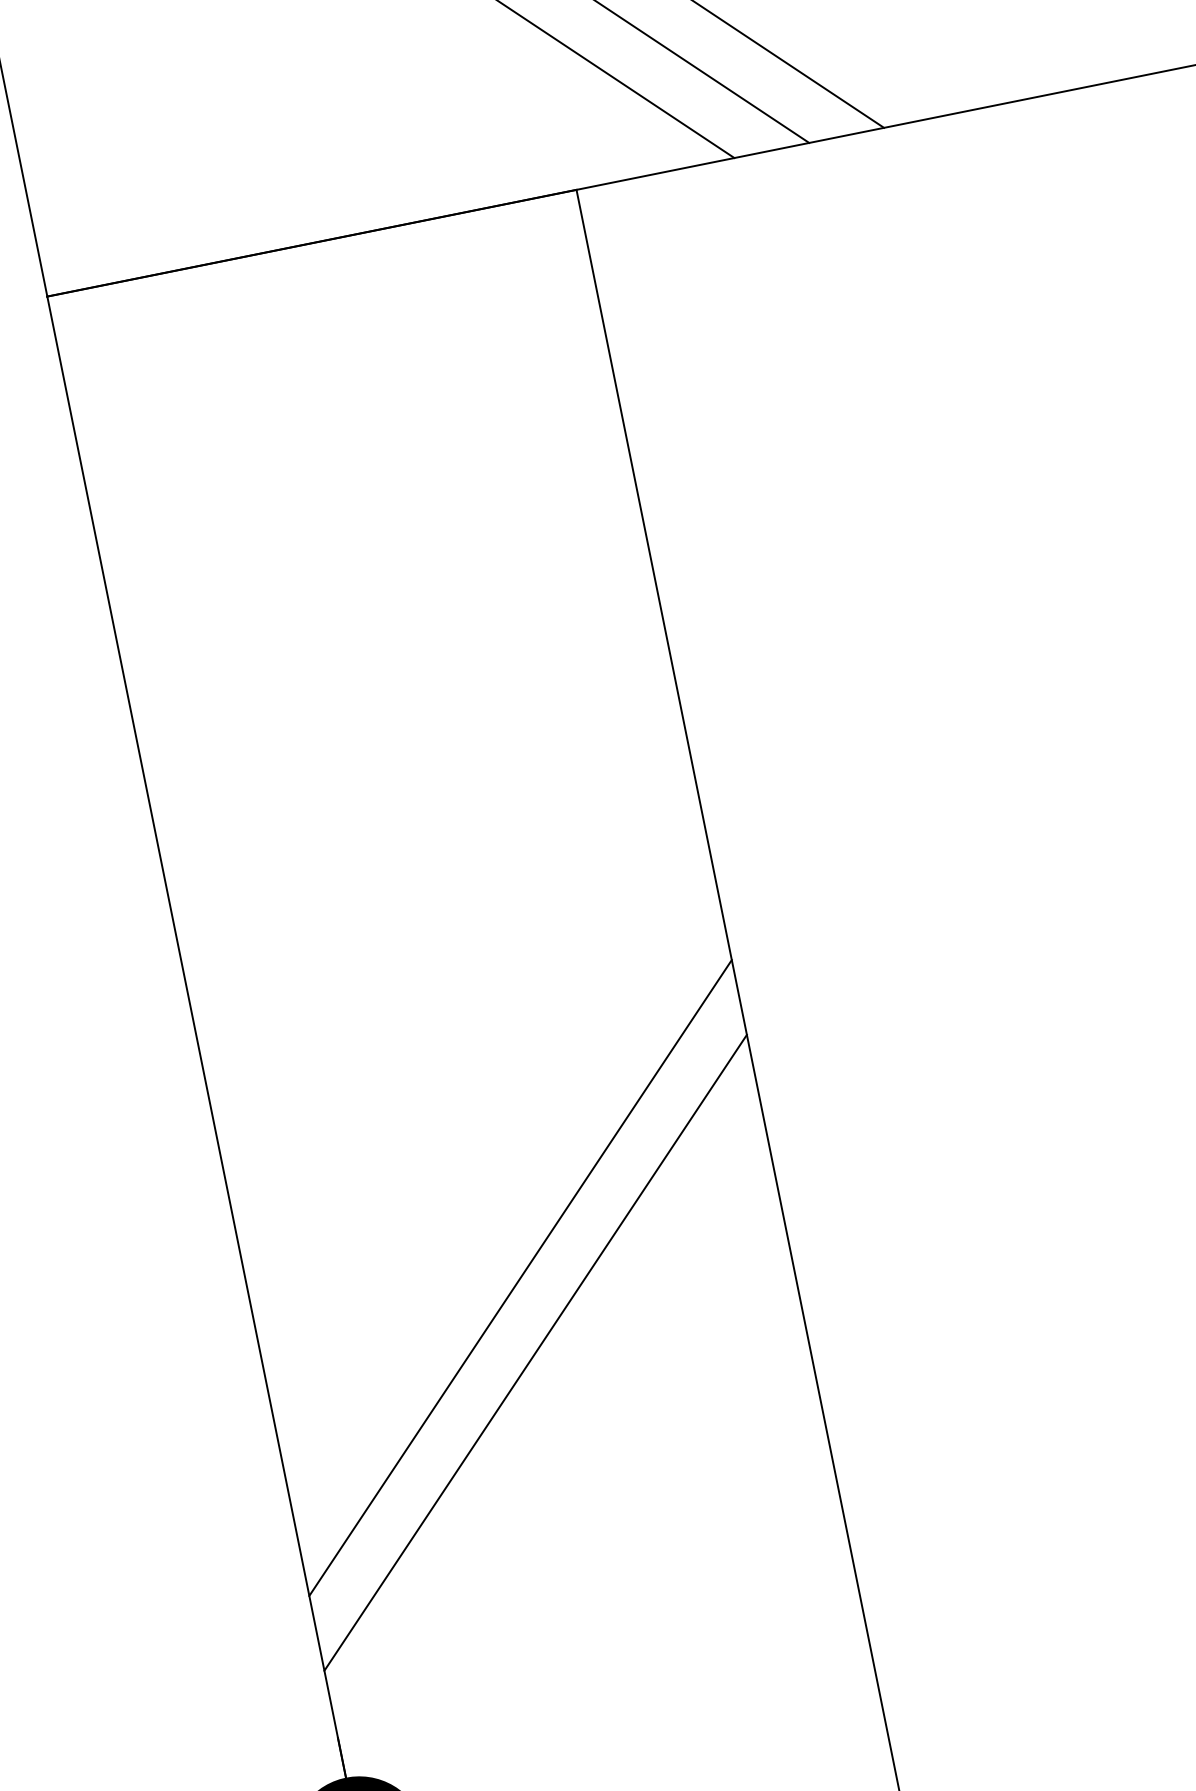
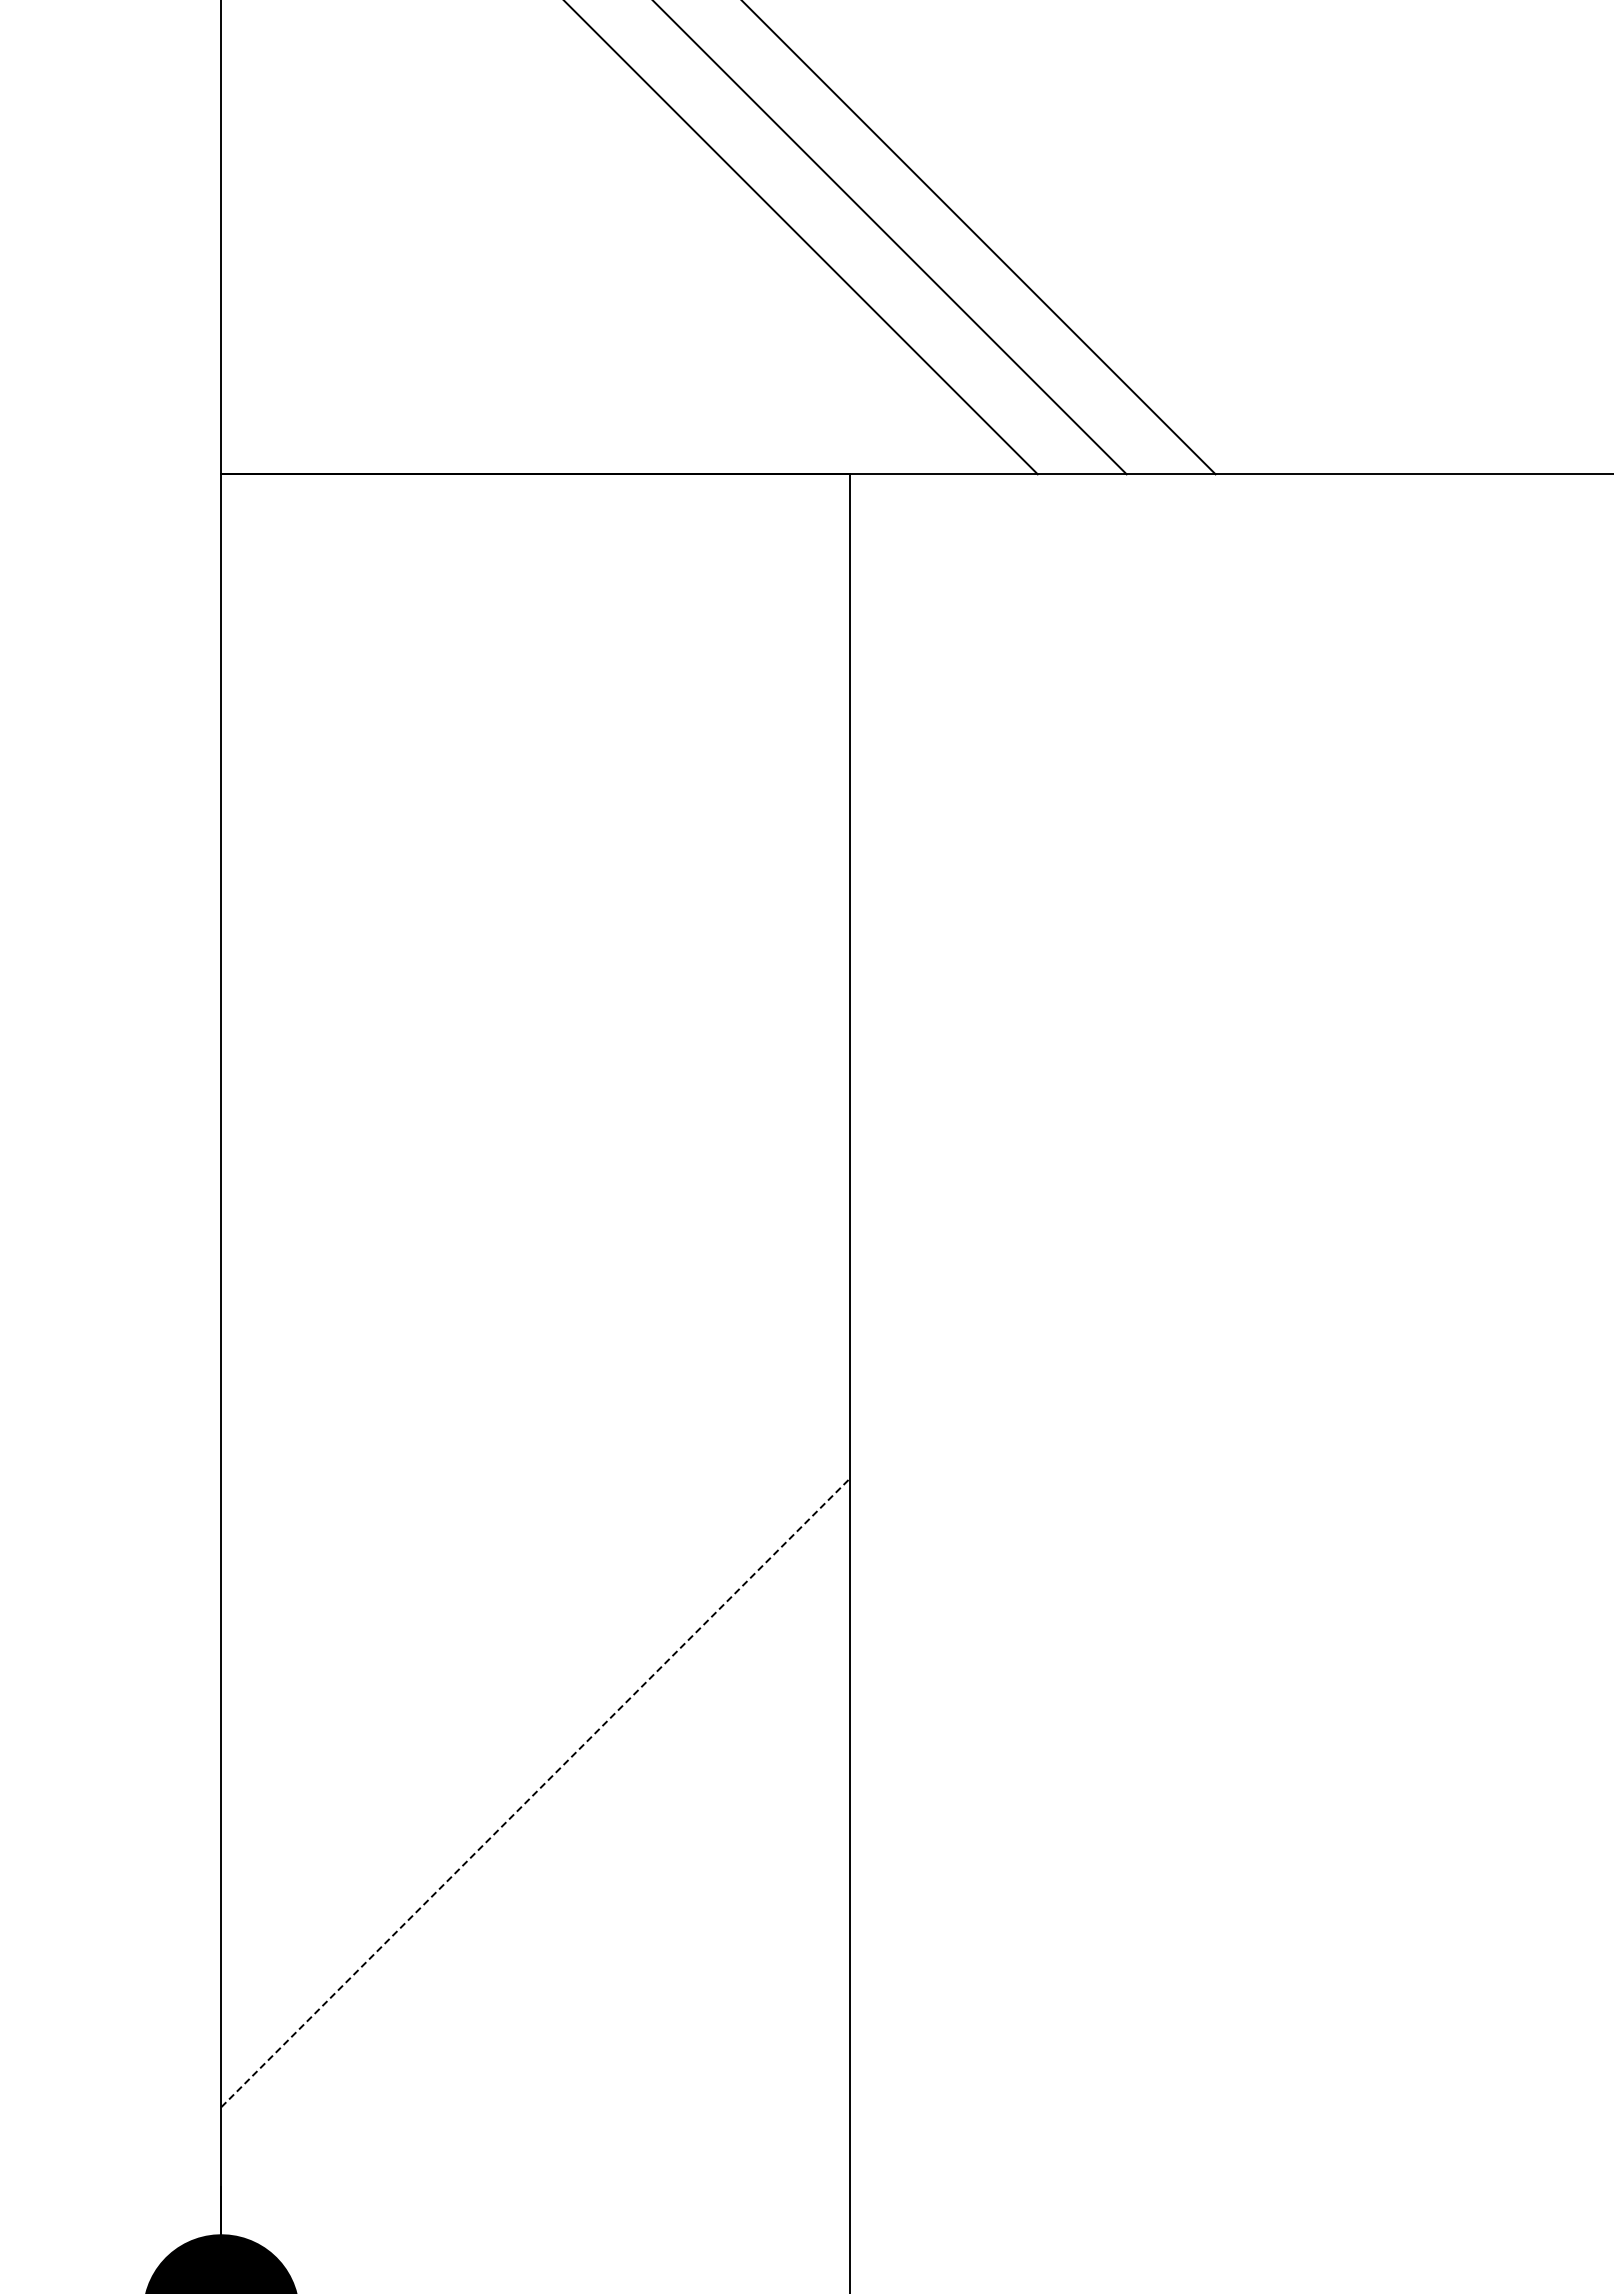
line: (520, 1277) -> (535, 1703), removed
line: (535, 1352) -> (535, 1792), solid -> dashed

